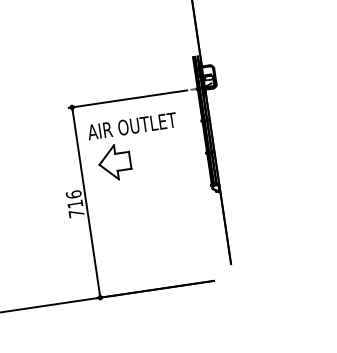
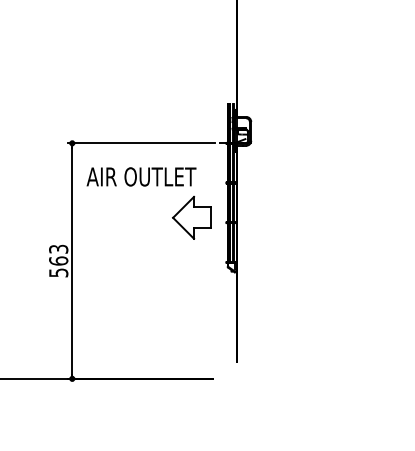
part: (114, 162) -> (191, 217), moved
text: (75, 203) -> (58, 260), 716 -> 563

